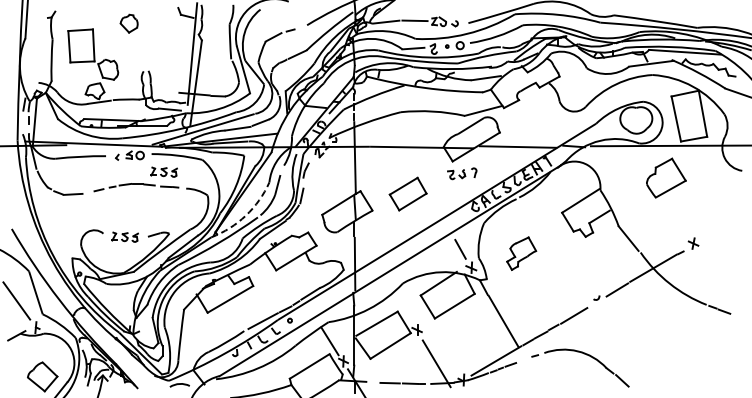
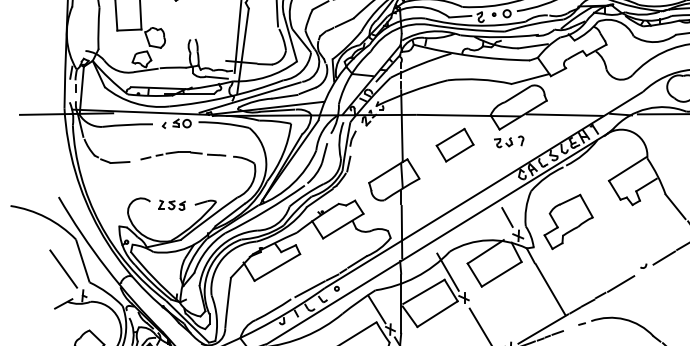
part: (163, 171) -> (210, 139), removed
part: (407, 193) -> (454, 144), moved
arc: (245, 215) -> (292, 183), dashed -> solid
part: (521, 253) -> (568, 221), size x1.67
line: (400, 303) -> (447, 271), added

